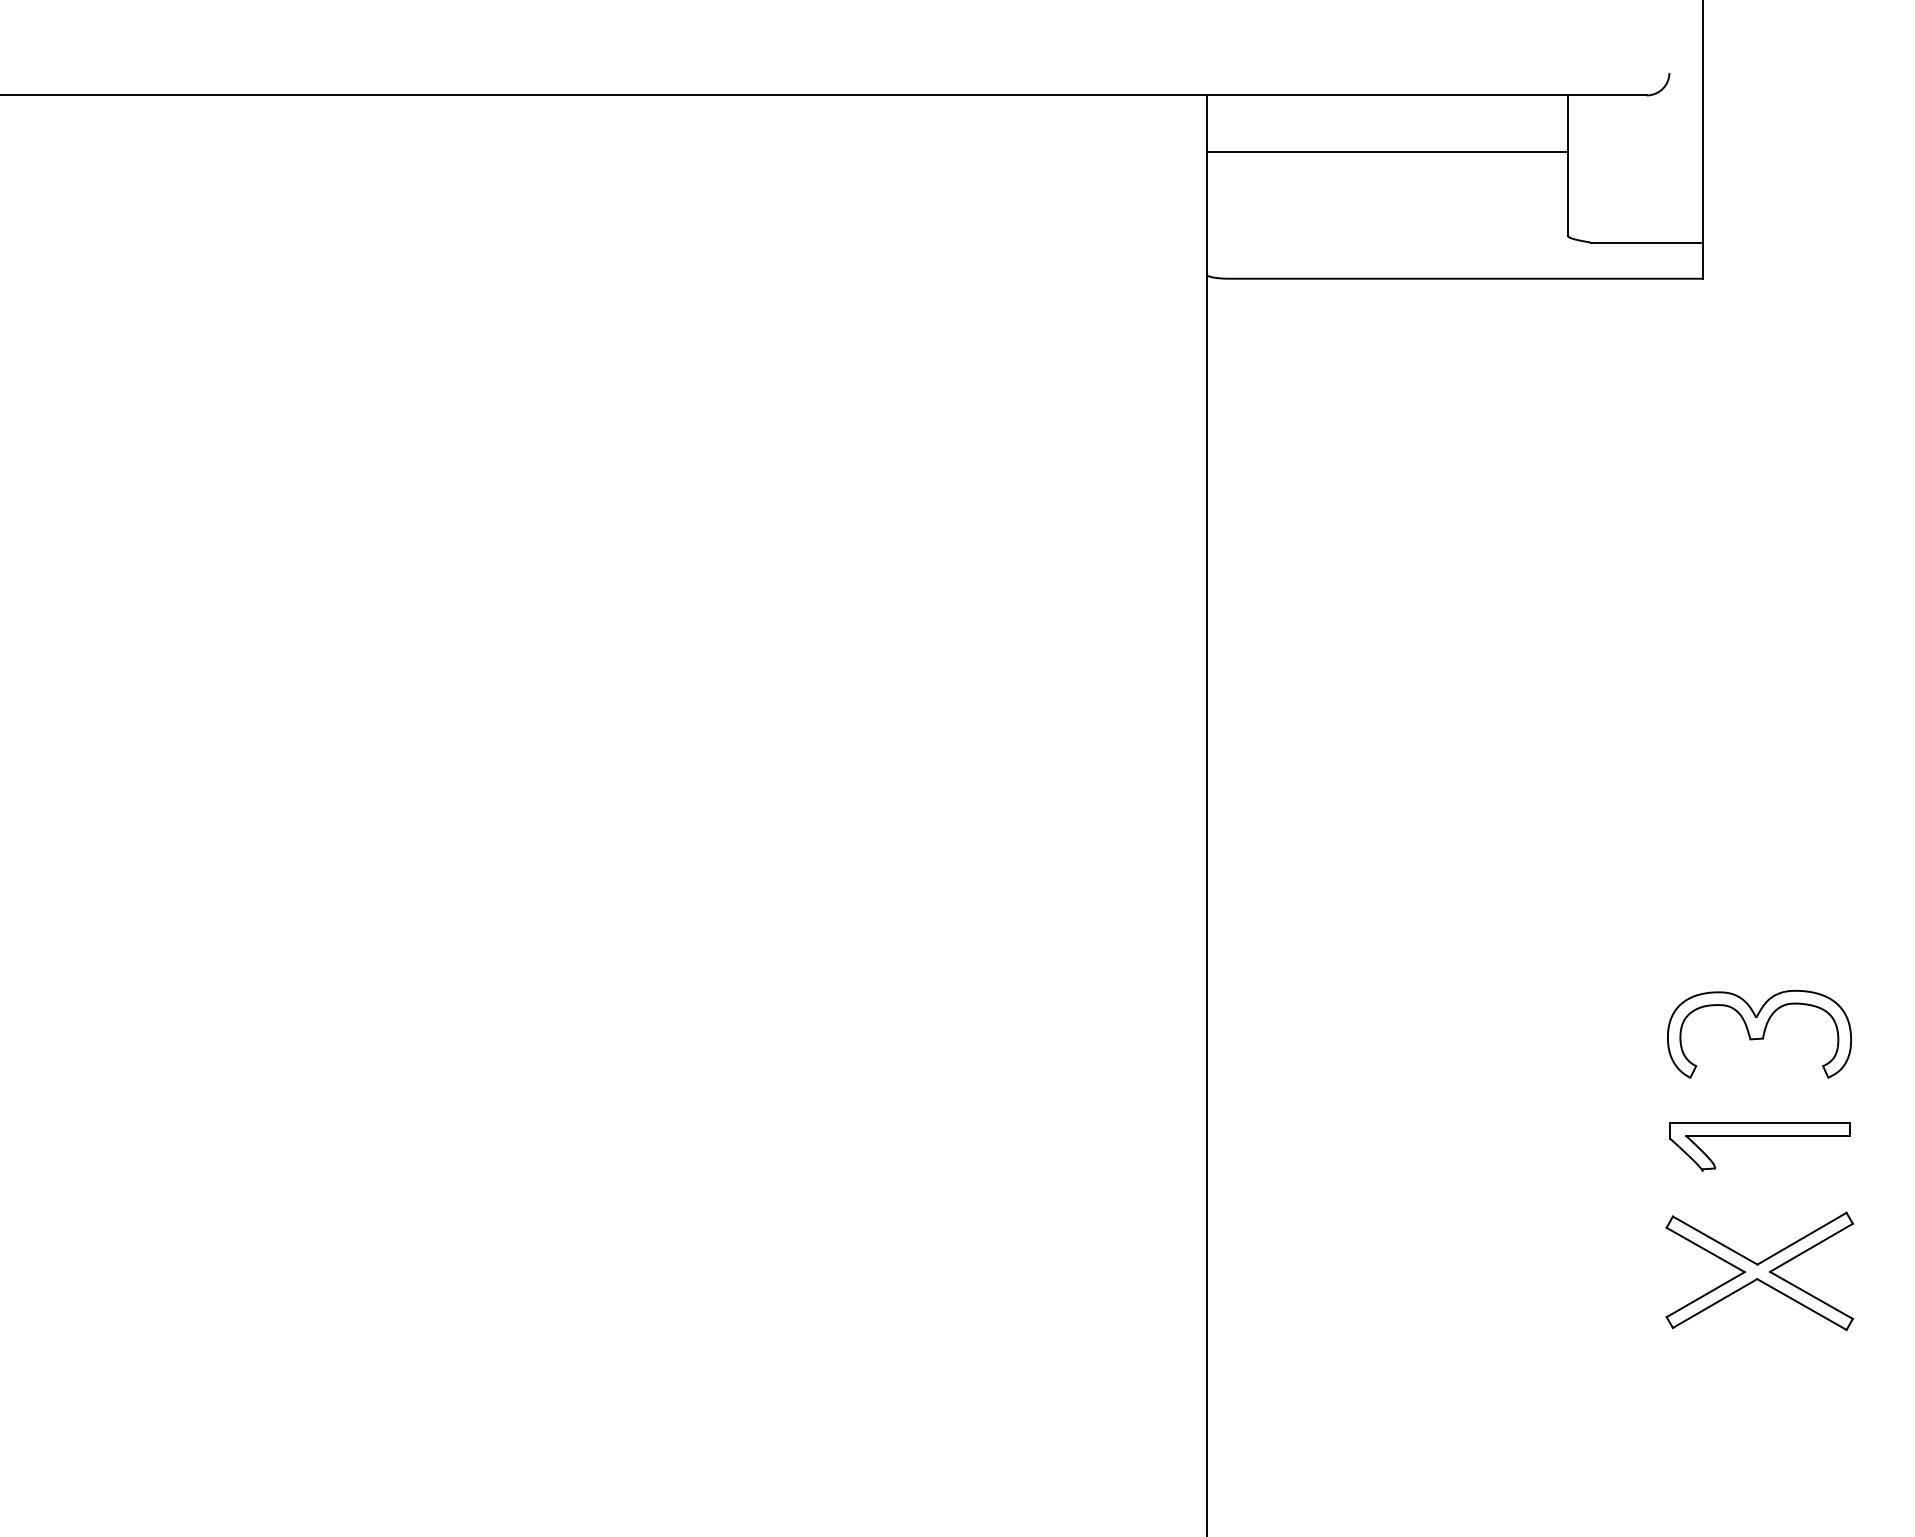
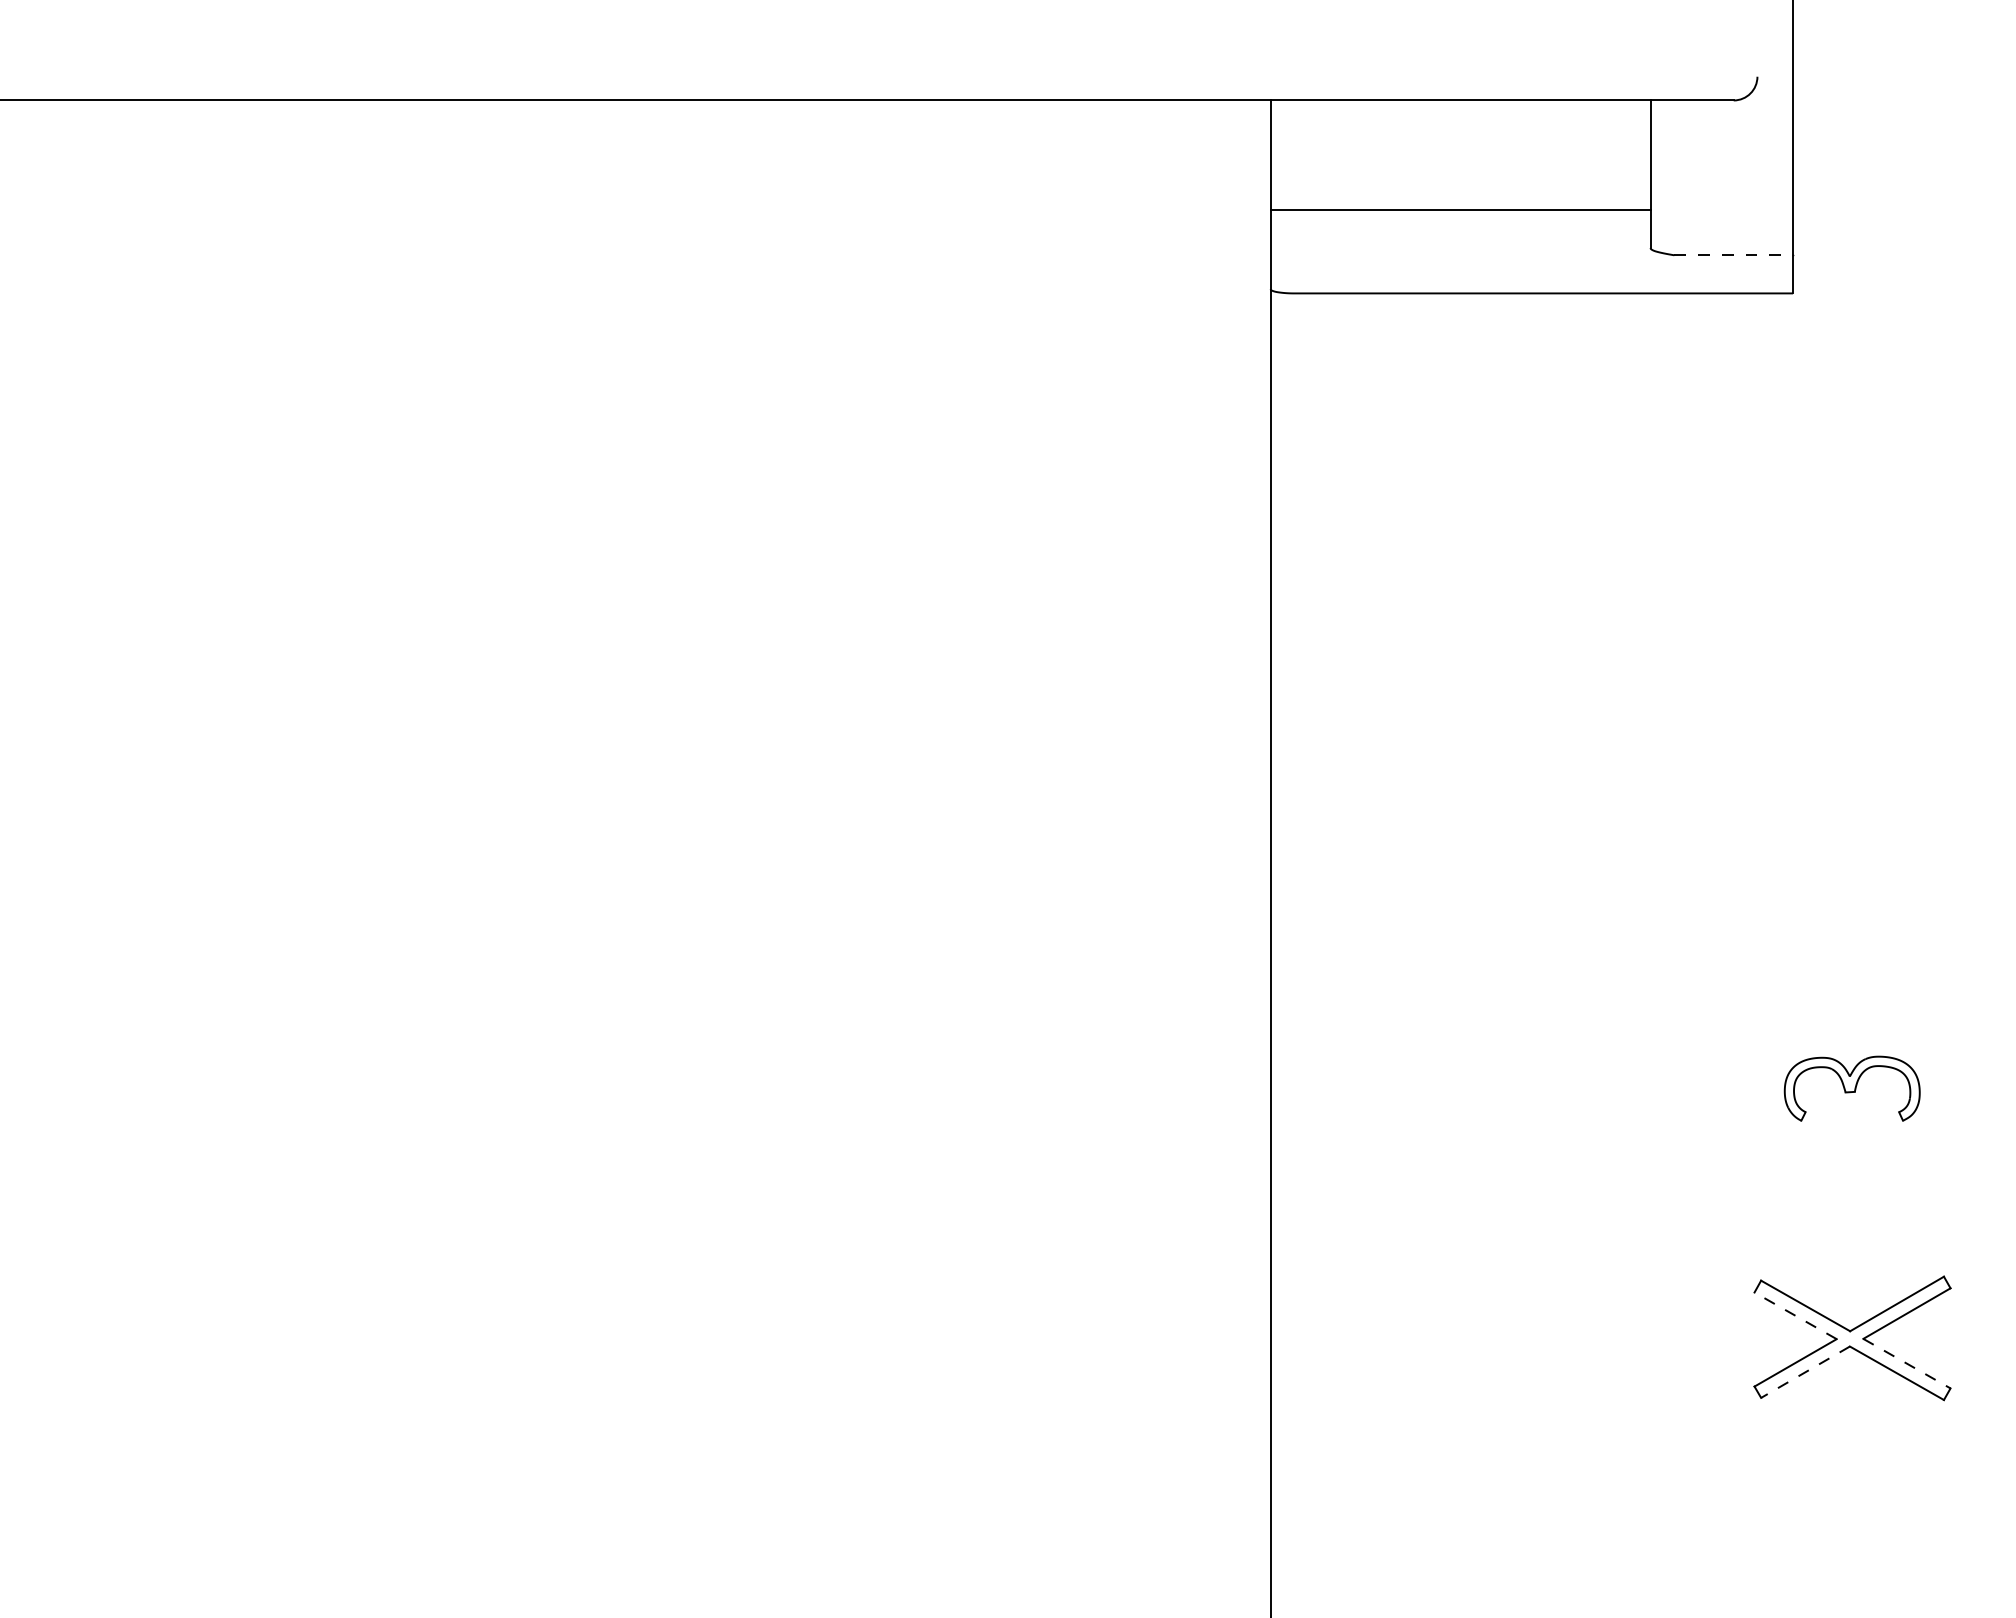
line: (1387, 151) -> (1460, 210), moved
line: (1647, 242) -> (1734, 255), solid -> dashed
part: (1759, 1033) -> (1852, 1087), size x0.7
part: (1759, 1136) -> (1852, 1196), removed
line: (1705, 1249) -> (1795, 1315), solid -> dashed
line: (1811, 1295) -> (1907, 1363), solid -> dashed
line: (1715, 1303) -> (1805, 1372), solid -> dashed

